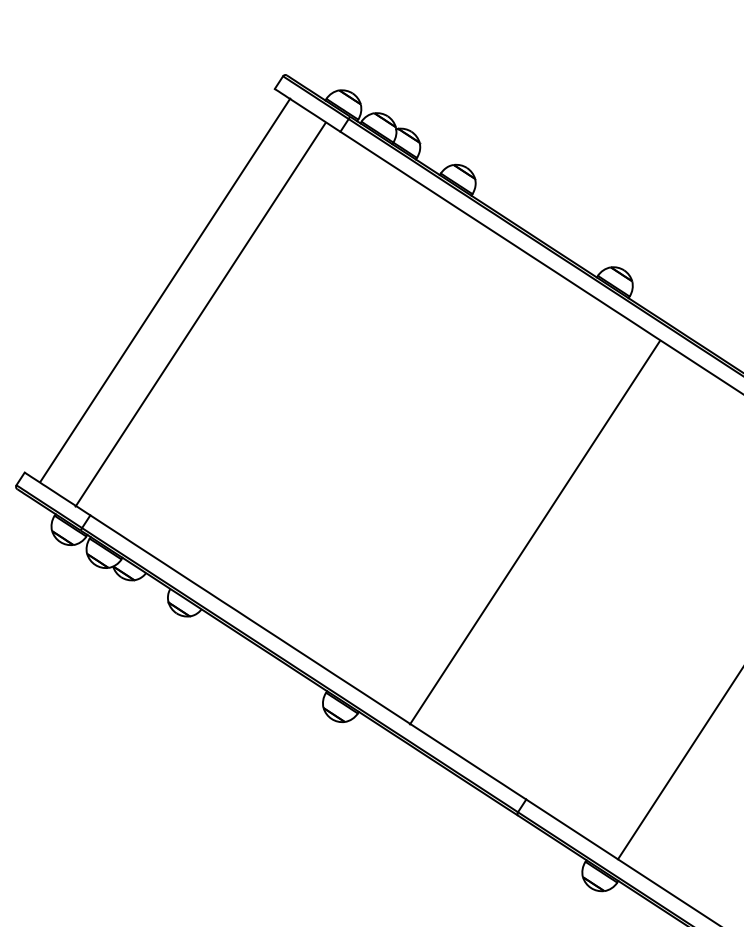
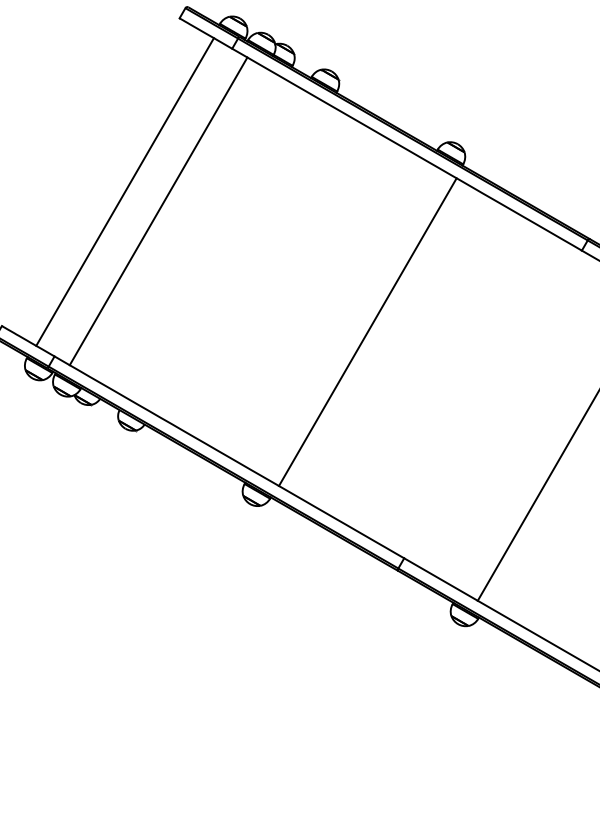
line: (164, 289) -> (124, 191), moved
line: (200, 314) -> (158, 211), moved
line: (534, 533) -> (367, 332), moved

